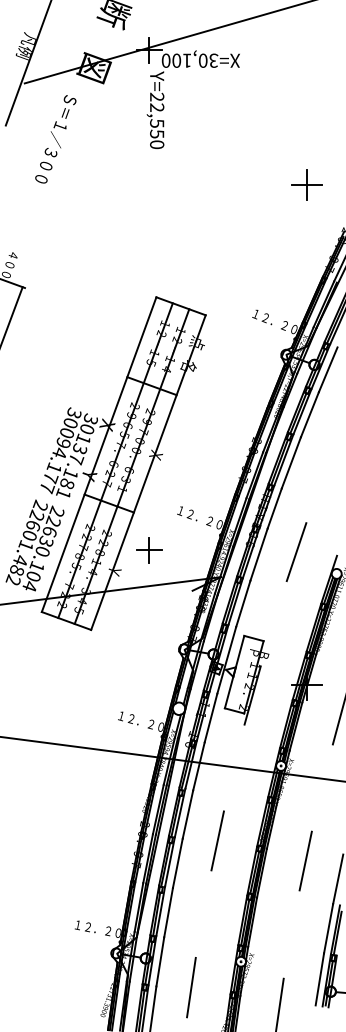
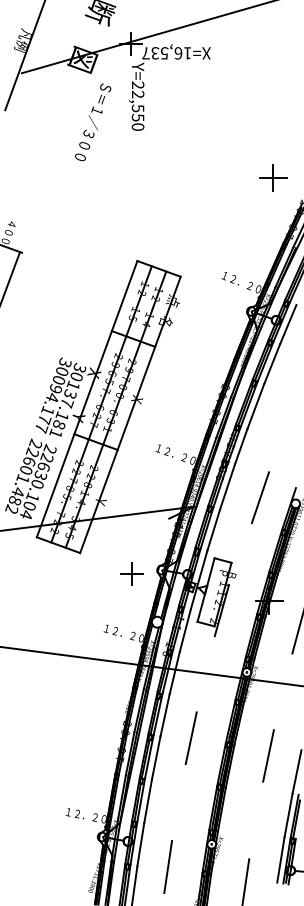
text: (189, 60) -> (166, 53), X=30,100 -> X=16,537
text: (56, 139) -> (93, 122), moved
part: (306, 183) -> (273, 177), moved
part: (148, 549) -> (131, 573), moved
line: (295, 551) -> (259, 497), moved

